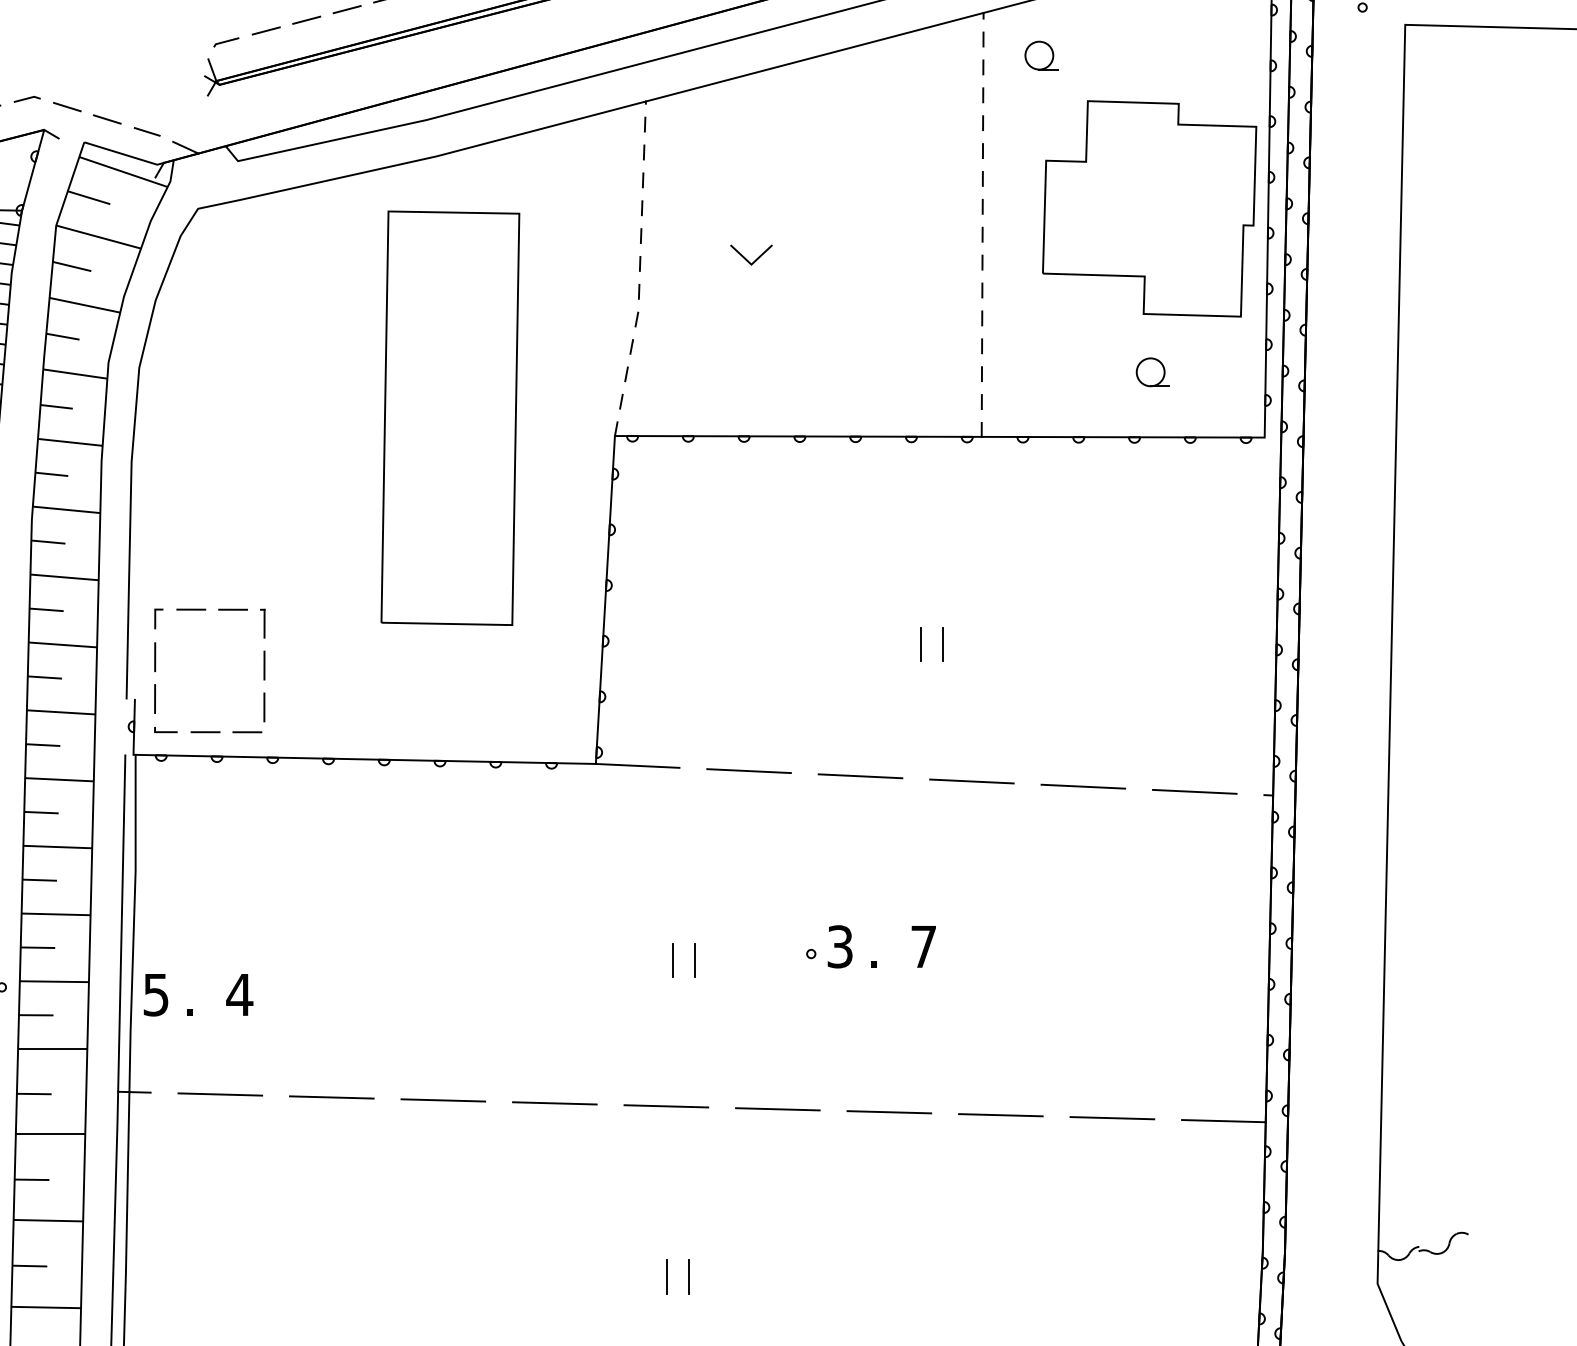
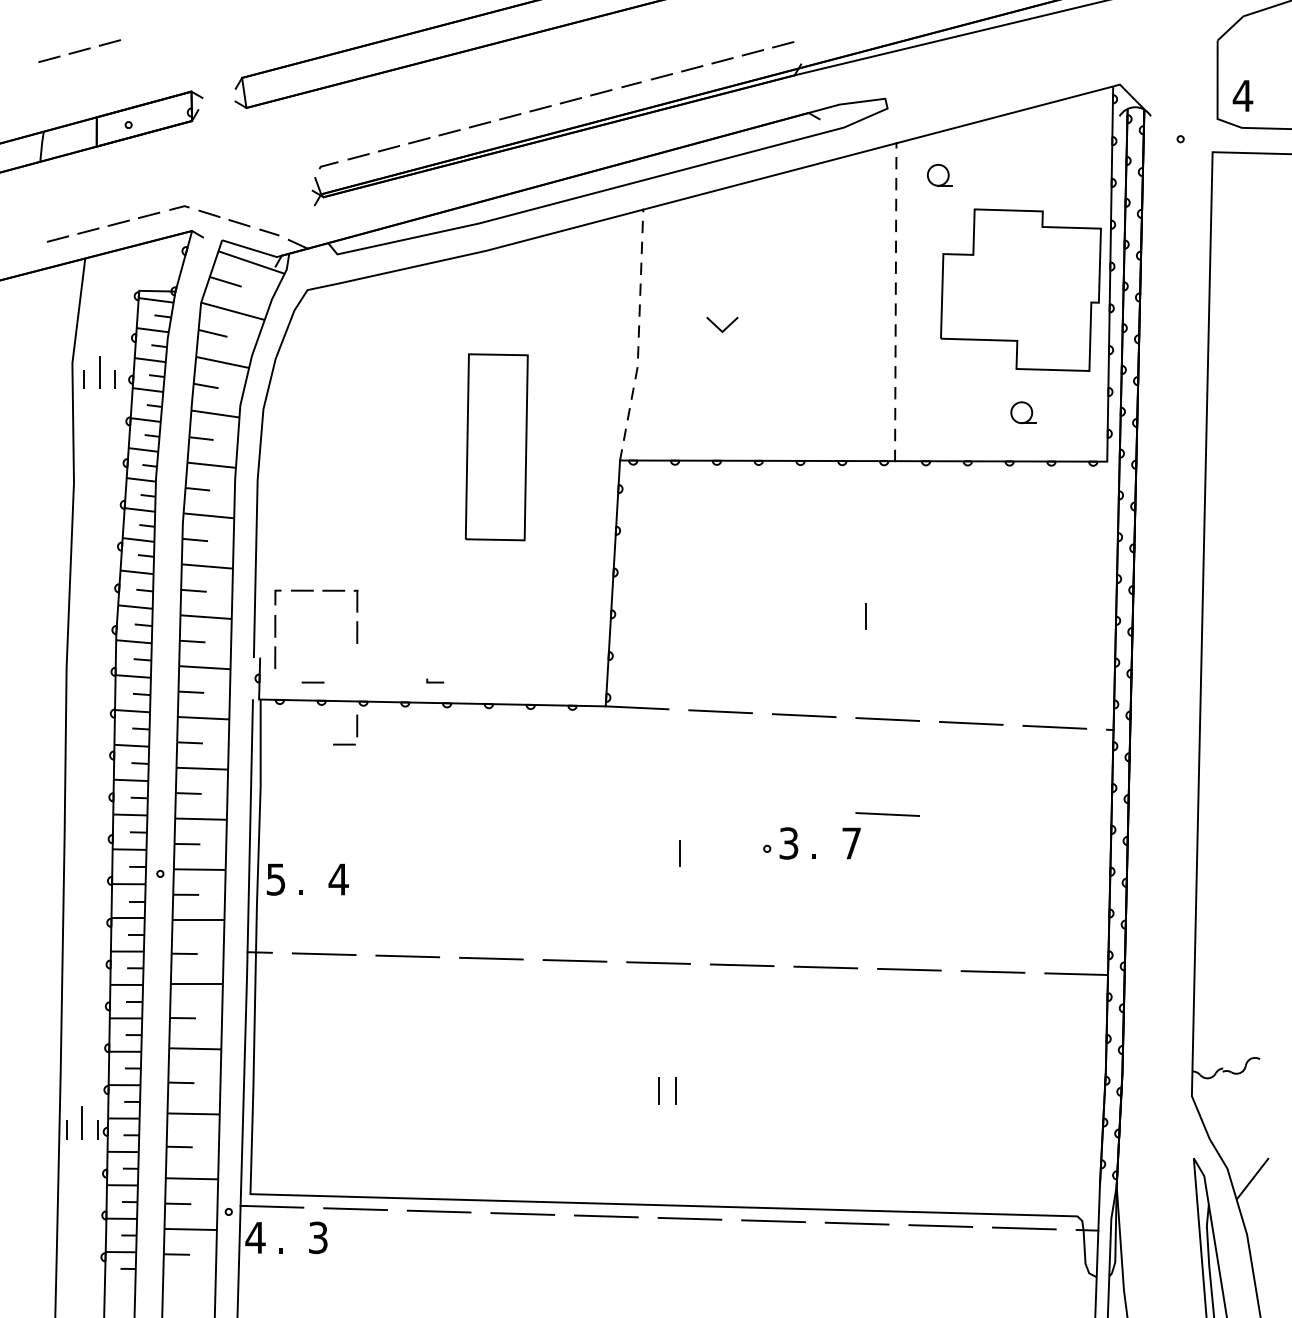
part: (450, 418) -> (496, 447), size x0.6
line: (920, 644) -> (849, 616), removed
part: (263, 712) -> (356, 729), moved
line: (166, 730) -> (435, 681), moved
line: (971, 908) -> (887, 814), added
line: (672, 960) -> (663, 853), removed

